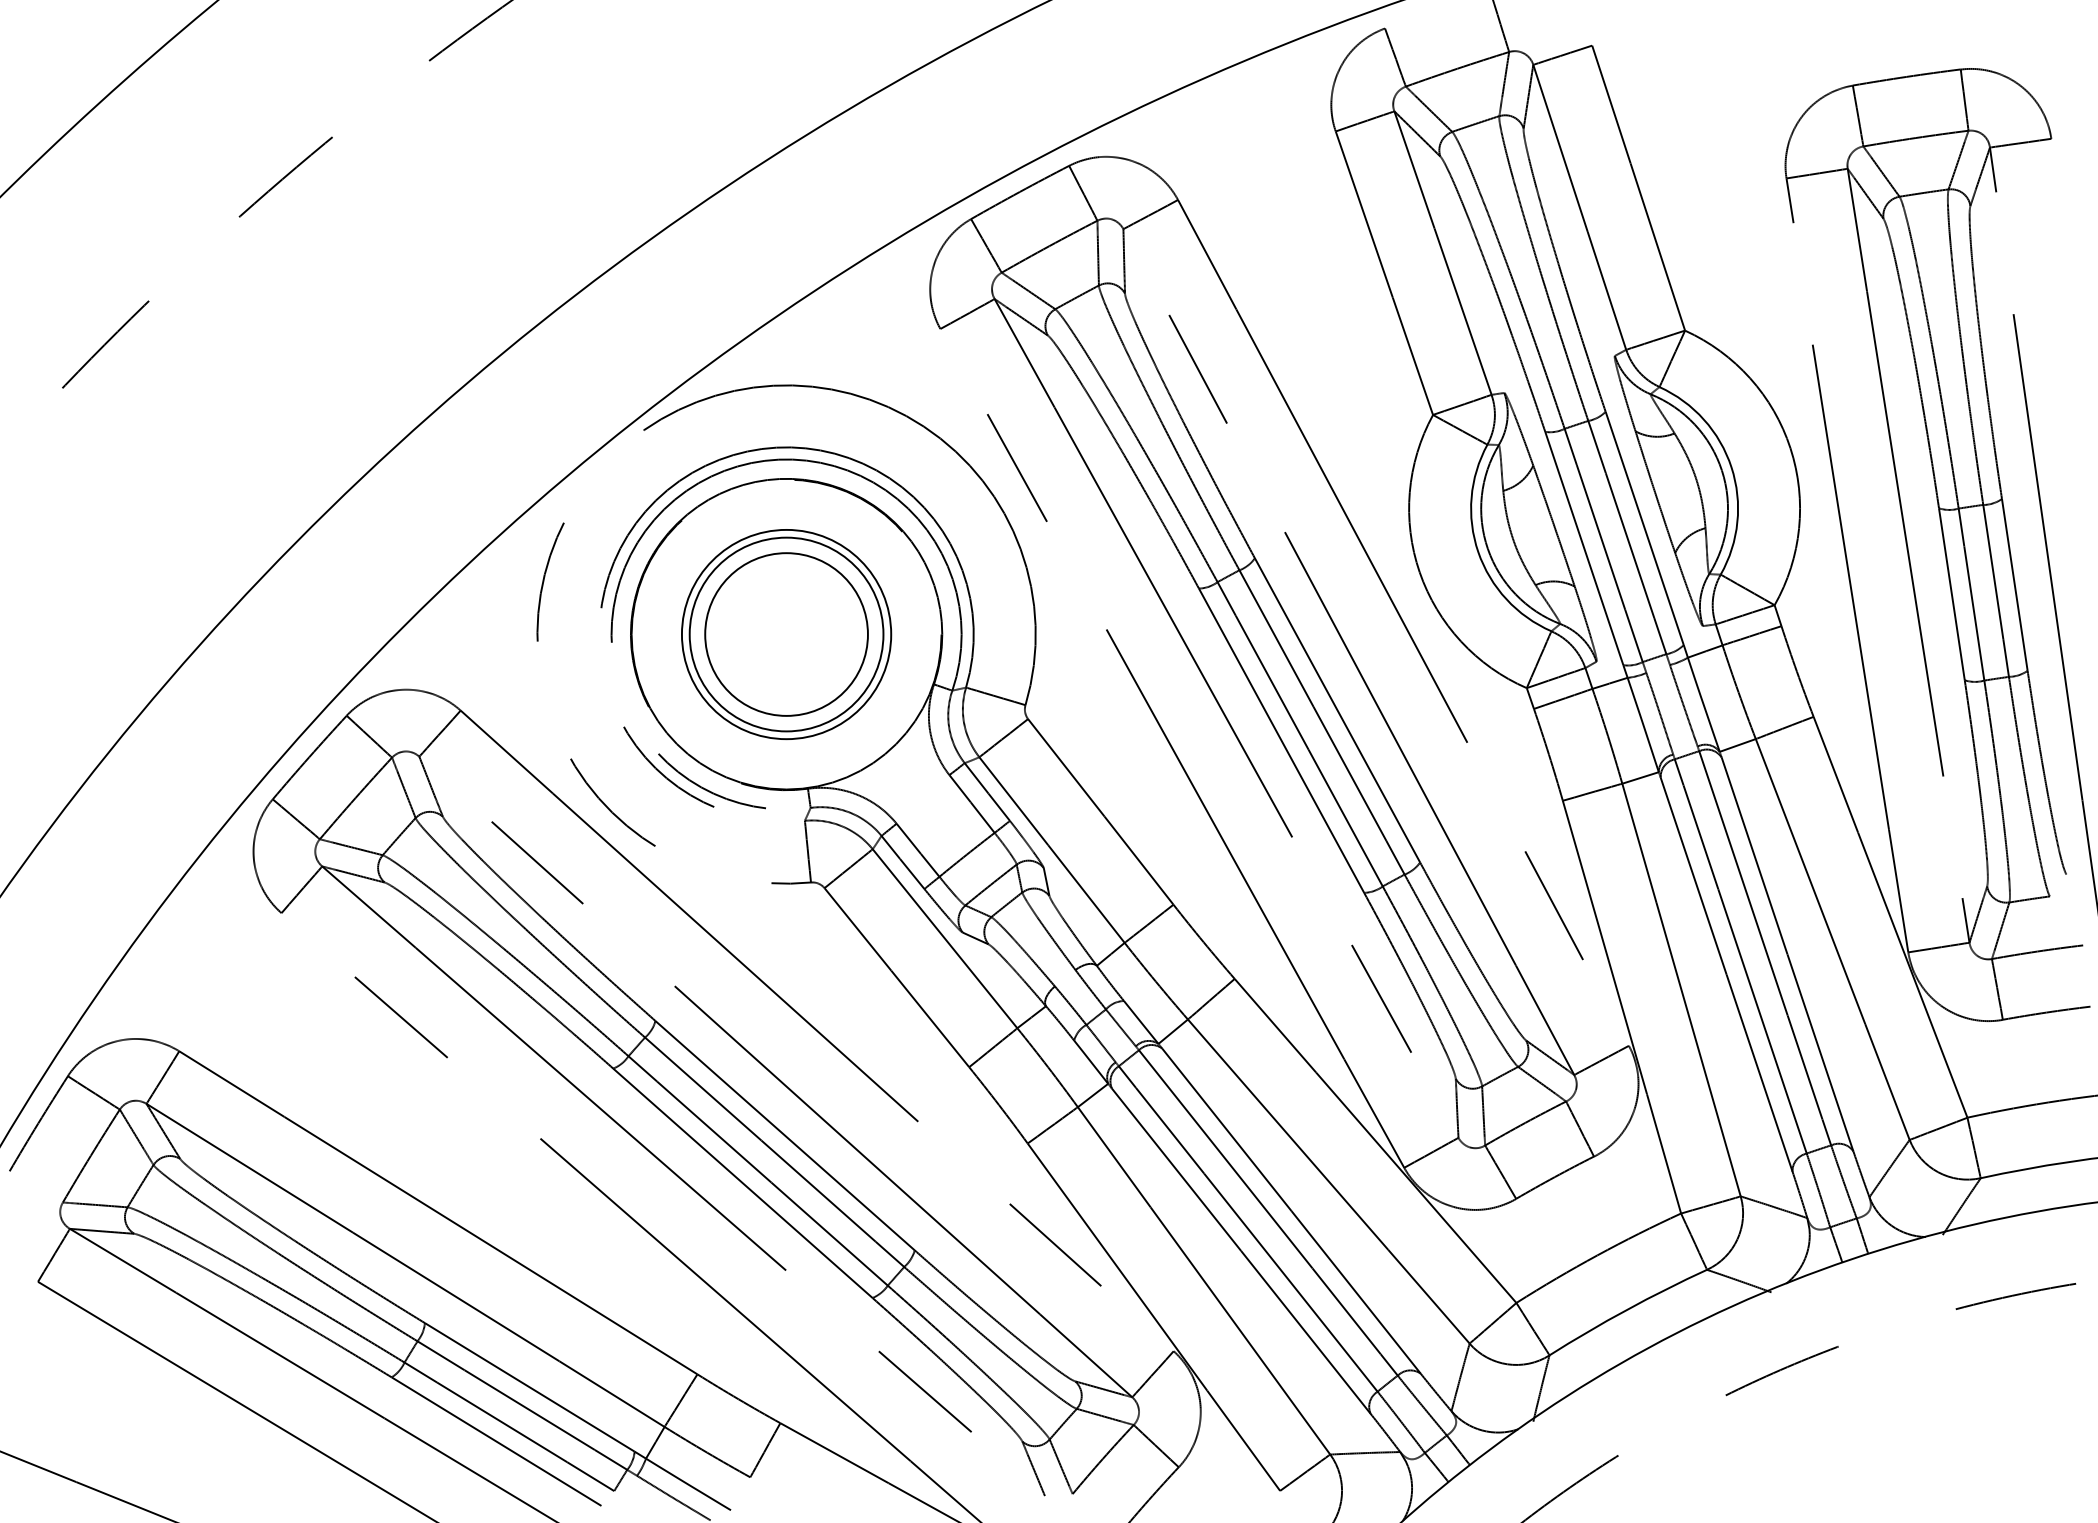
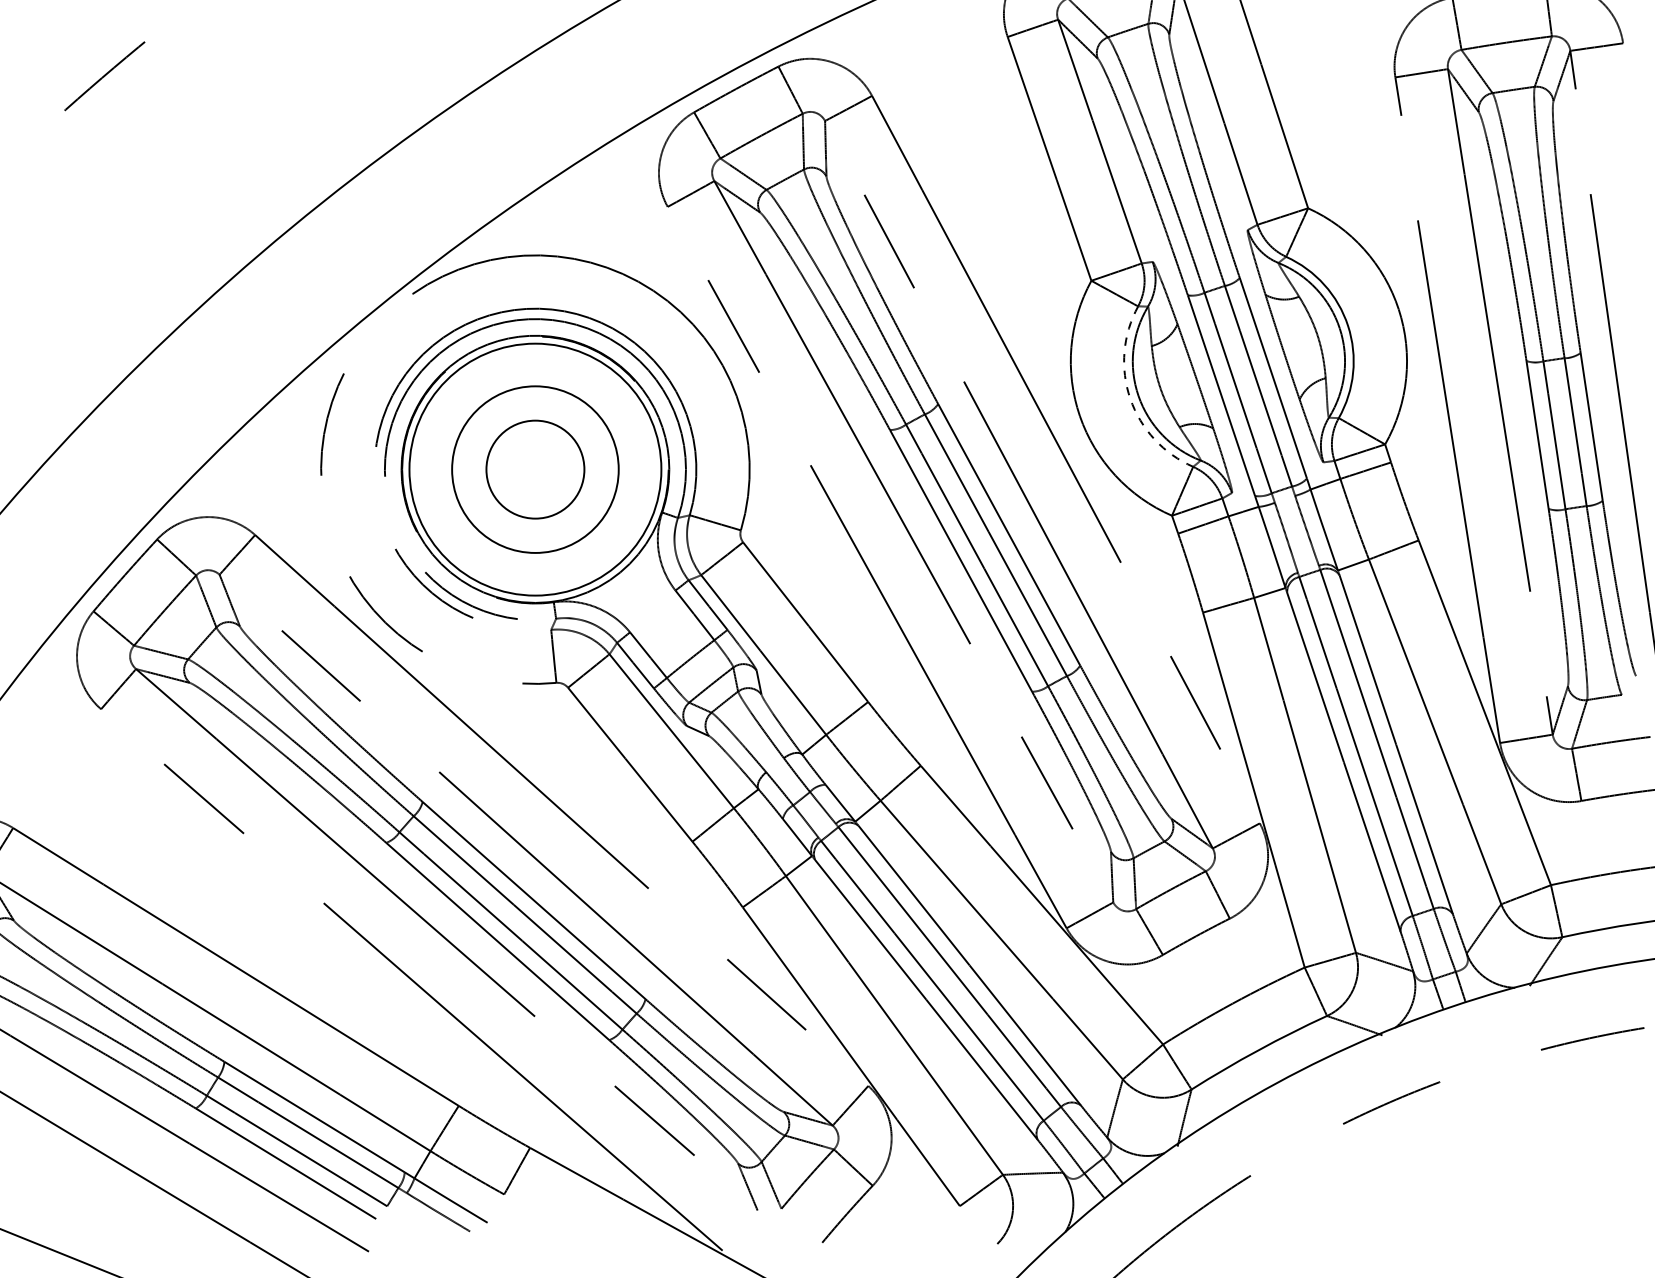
arc: (1478, 552) -> (1130, 399), solid -> dashed
circle: (786, 634) -> (535, 469), size x0.7
circle: (786, 634) -> (535, 469), size x1.4

